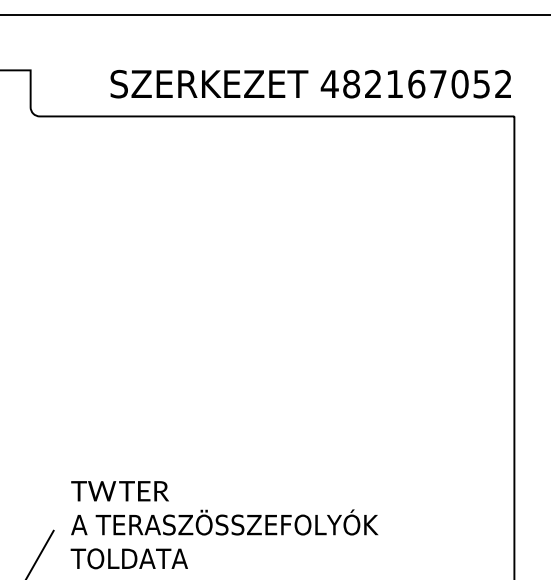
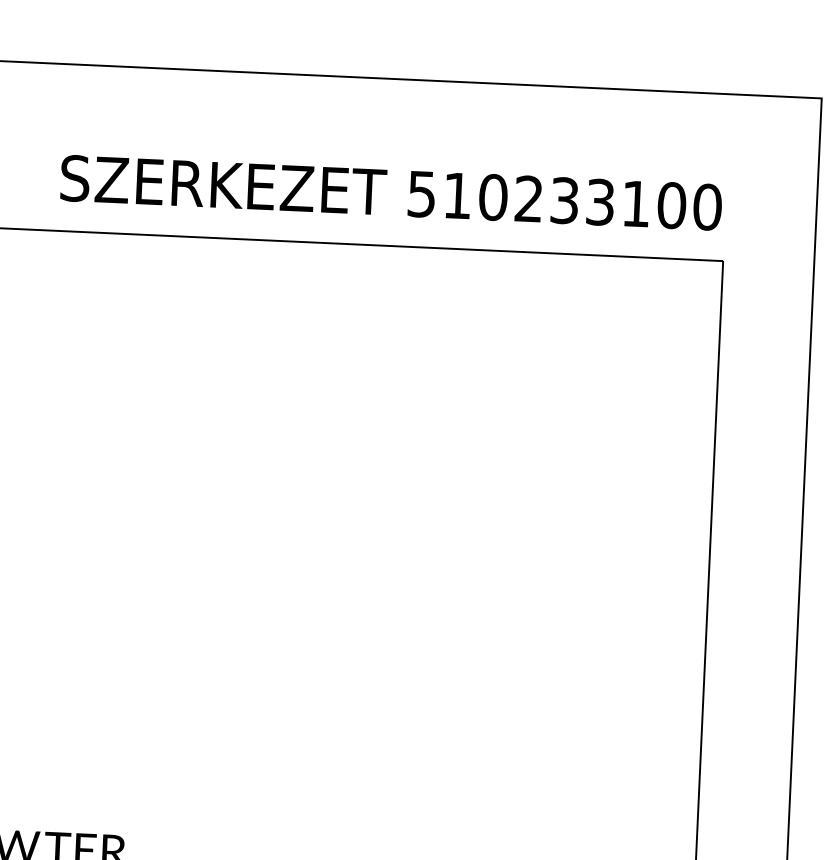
text: (416, 83) -> (564, 199), 482167052 -> 510233100

